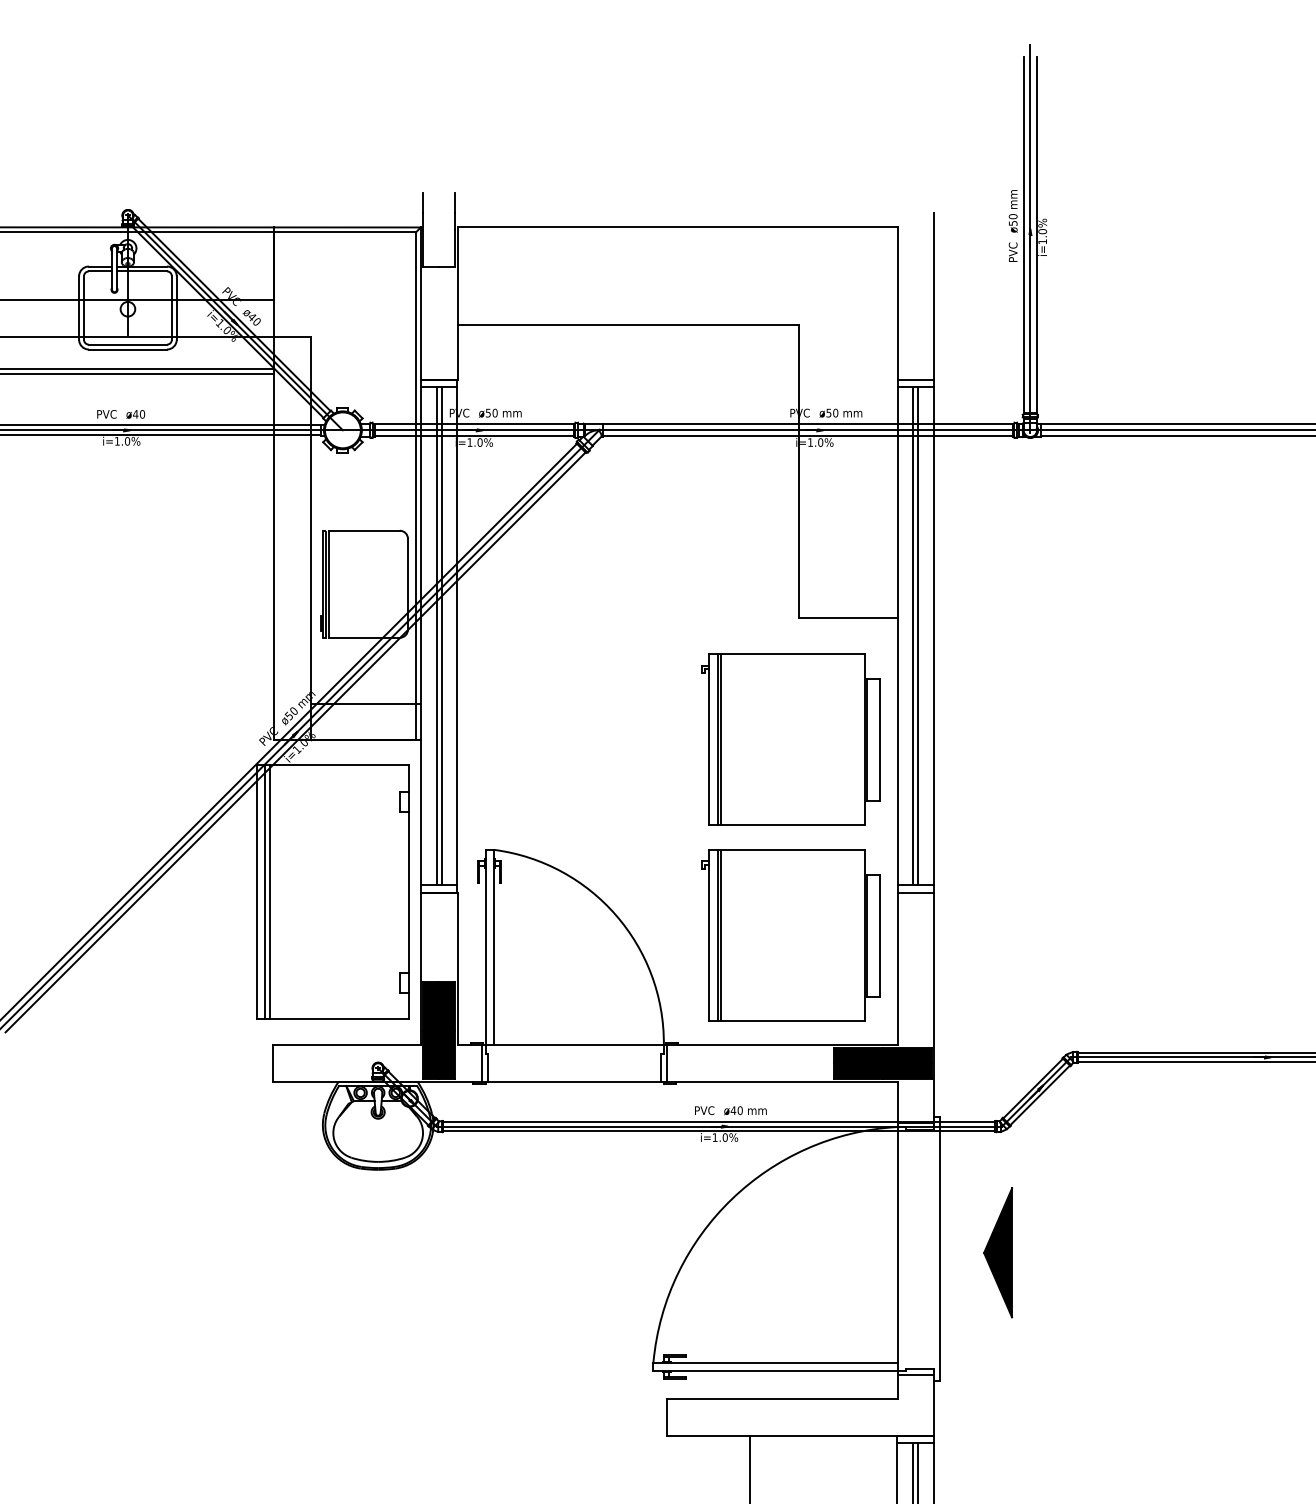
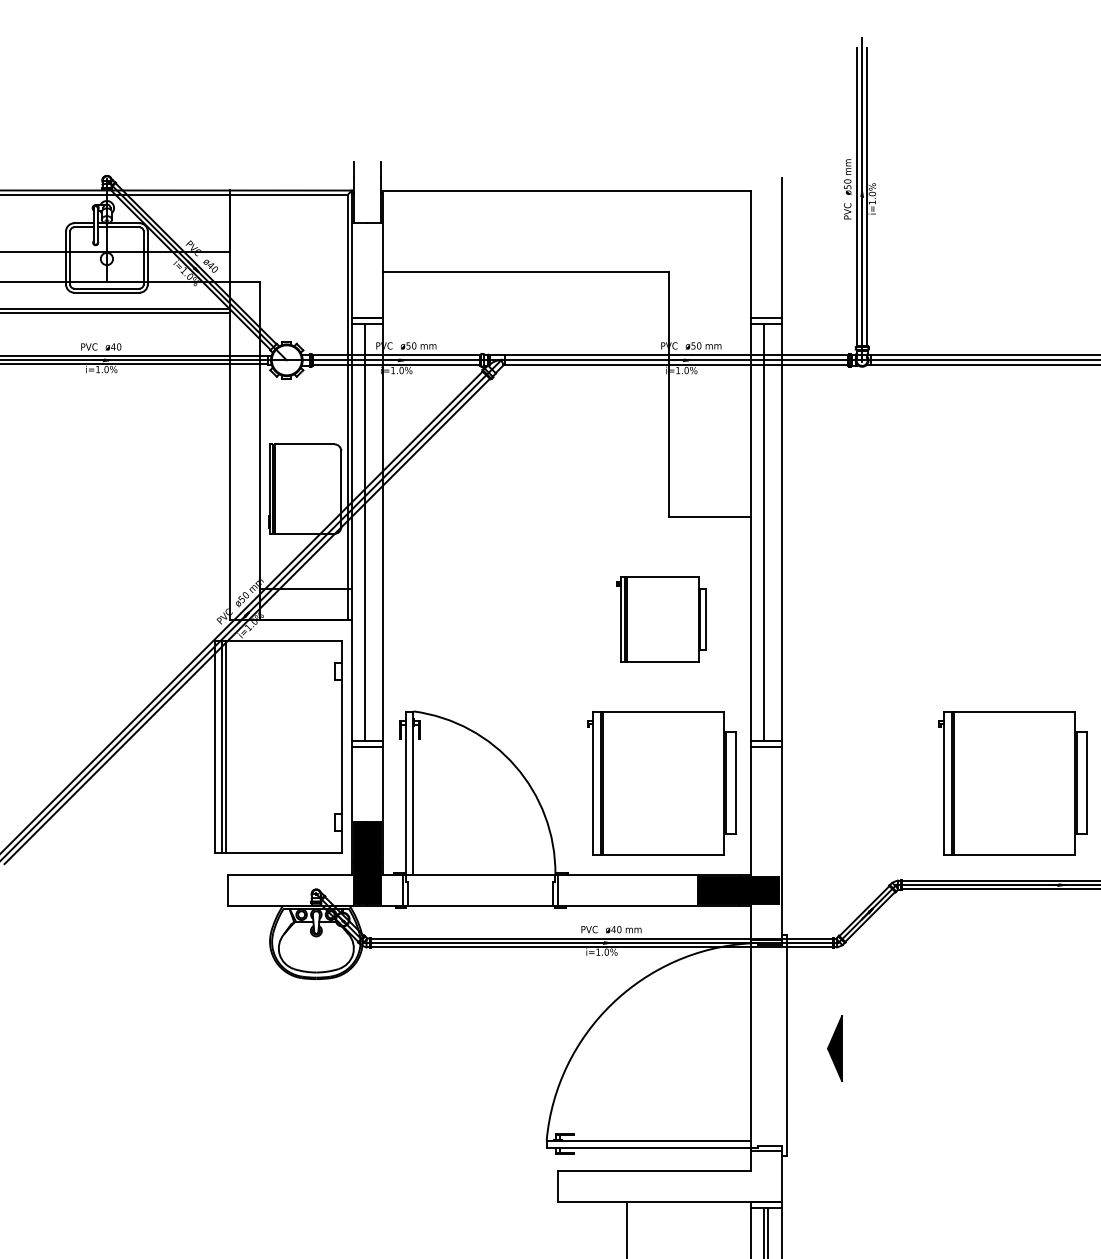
line: (441, 636) -> (369, 532), removed
line: (918, 636) -> (768, 532), removed
part: (790, 740) -> (661, 619), size x0.6
part: (1210, 936) -> (1012, 783), added
part: (997, 1252) -> (834, 1048), size x0.6

